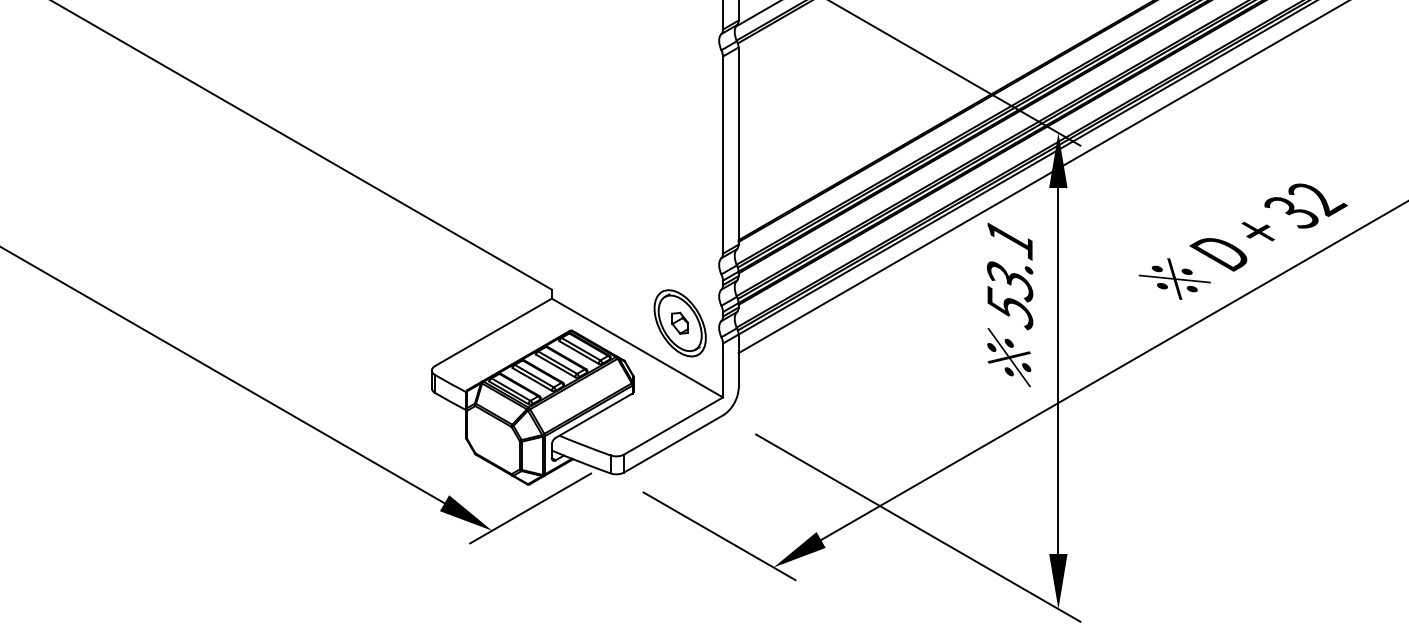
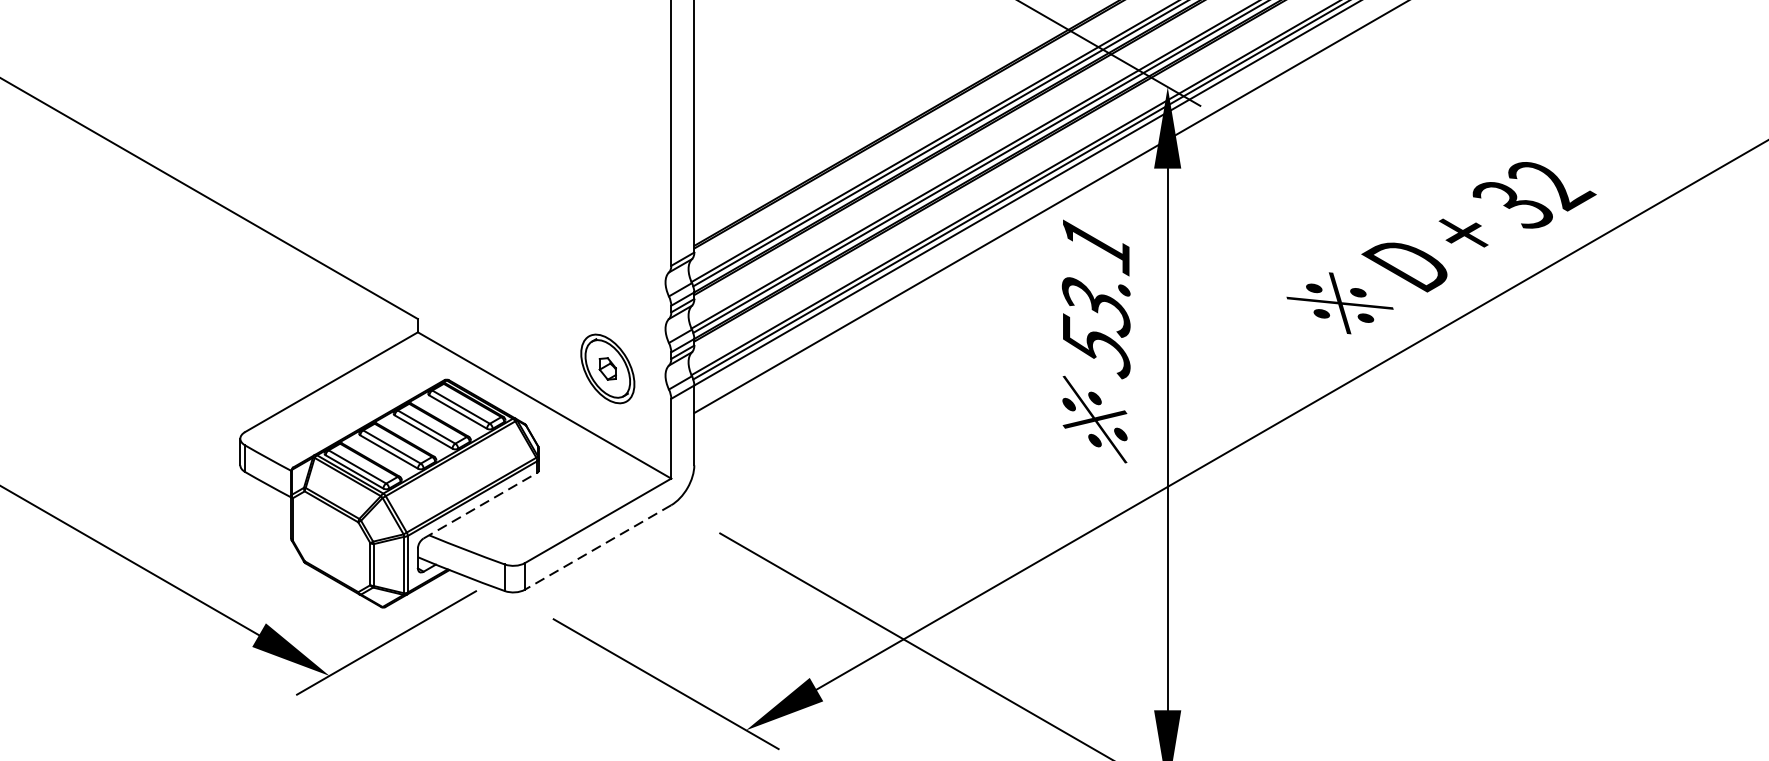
part: (679, 323) -> (606, 369), size x0.7
line: (594, 415) -> (481, 505), solid -> dashed
line: (673, 444) -> (597, 548), solid -> dashed

